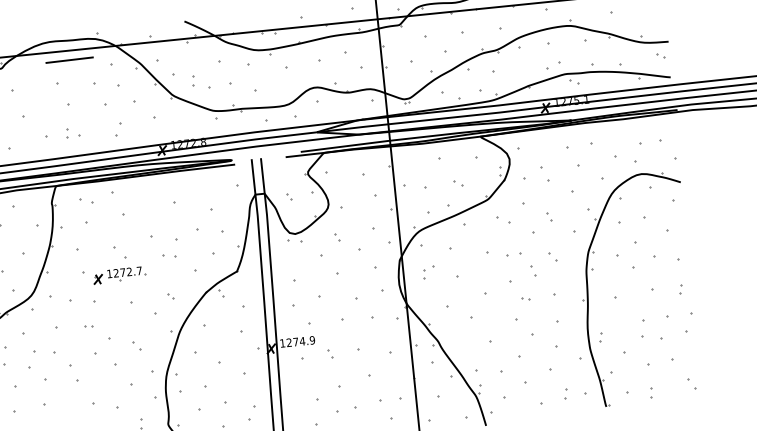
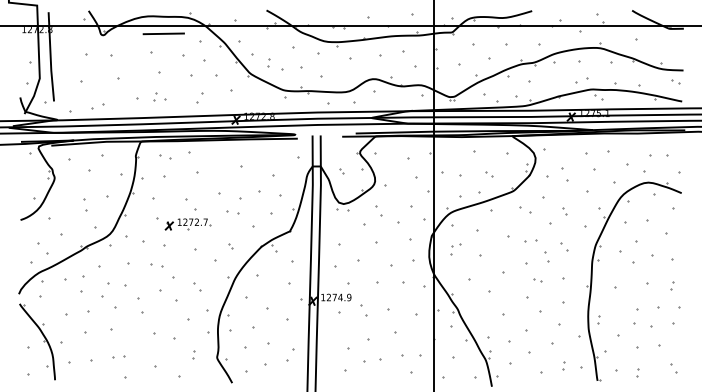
part: (336, 237) -> (379, 210), size x1.6
part: (88, 326) -> (156, 265), size x1.6
part: (330, 353) -> (363, 310), size x1.6

